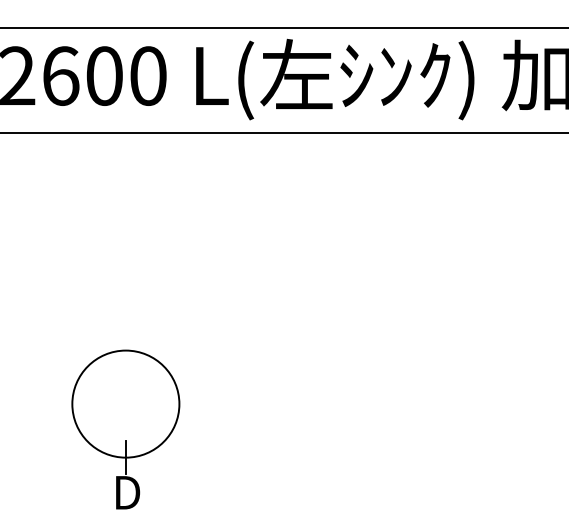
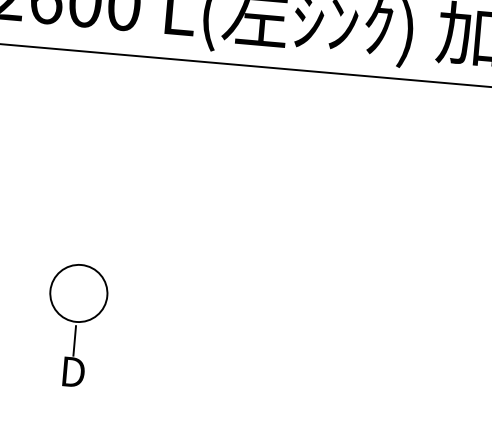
circle: (125, 403) -> (78, 292), size x0.6

